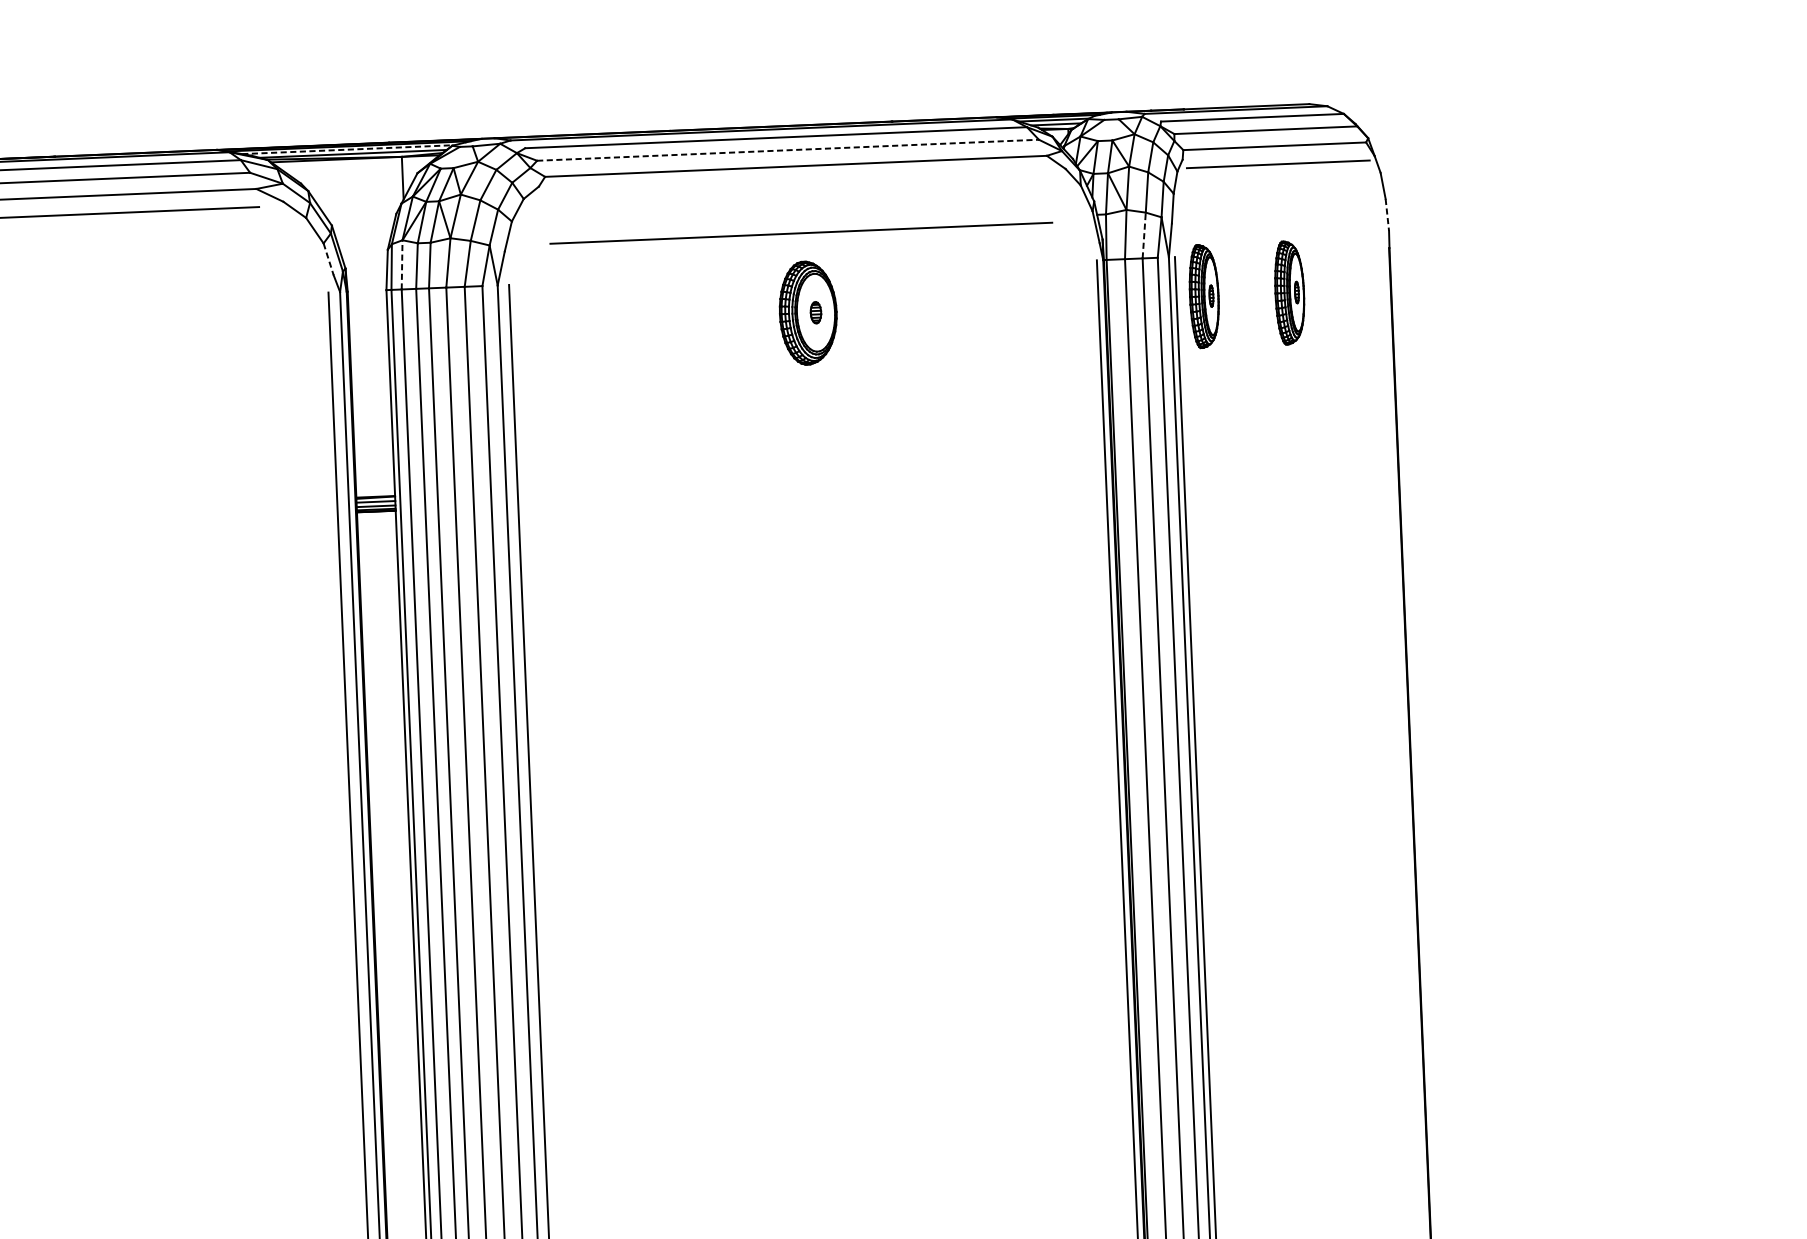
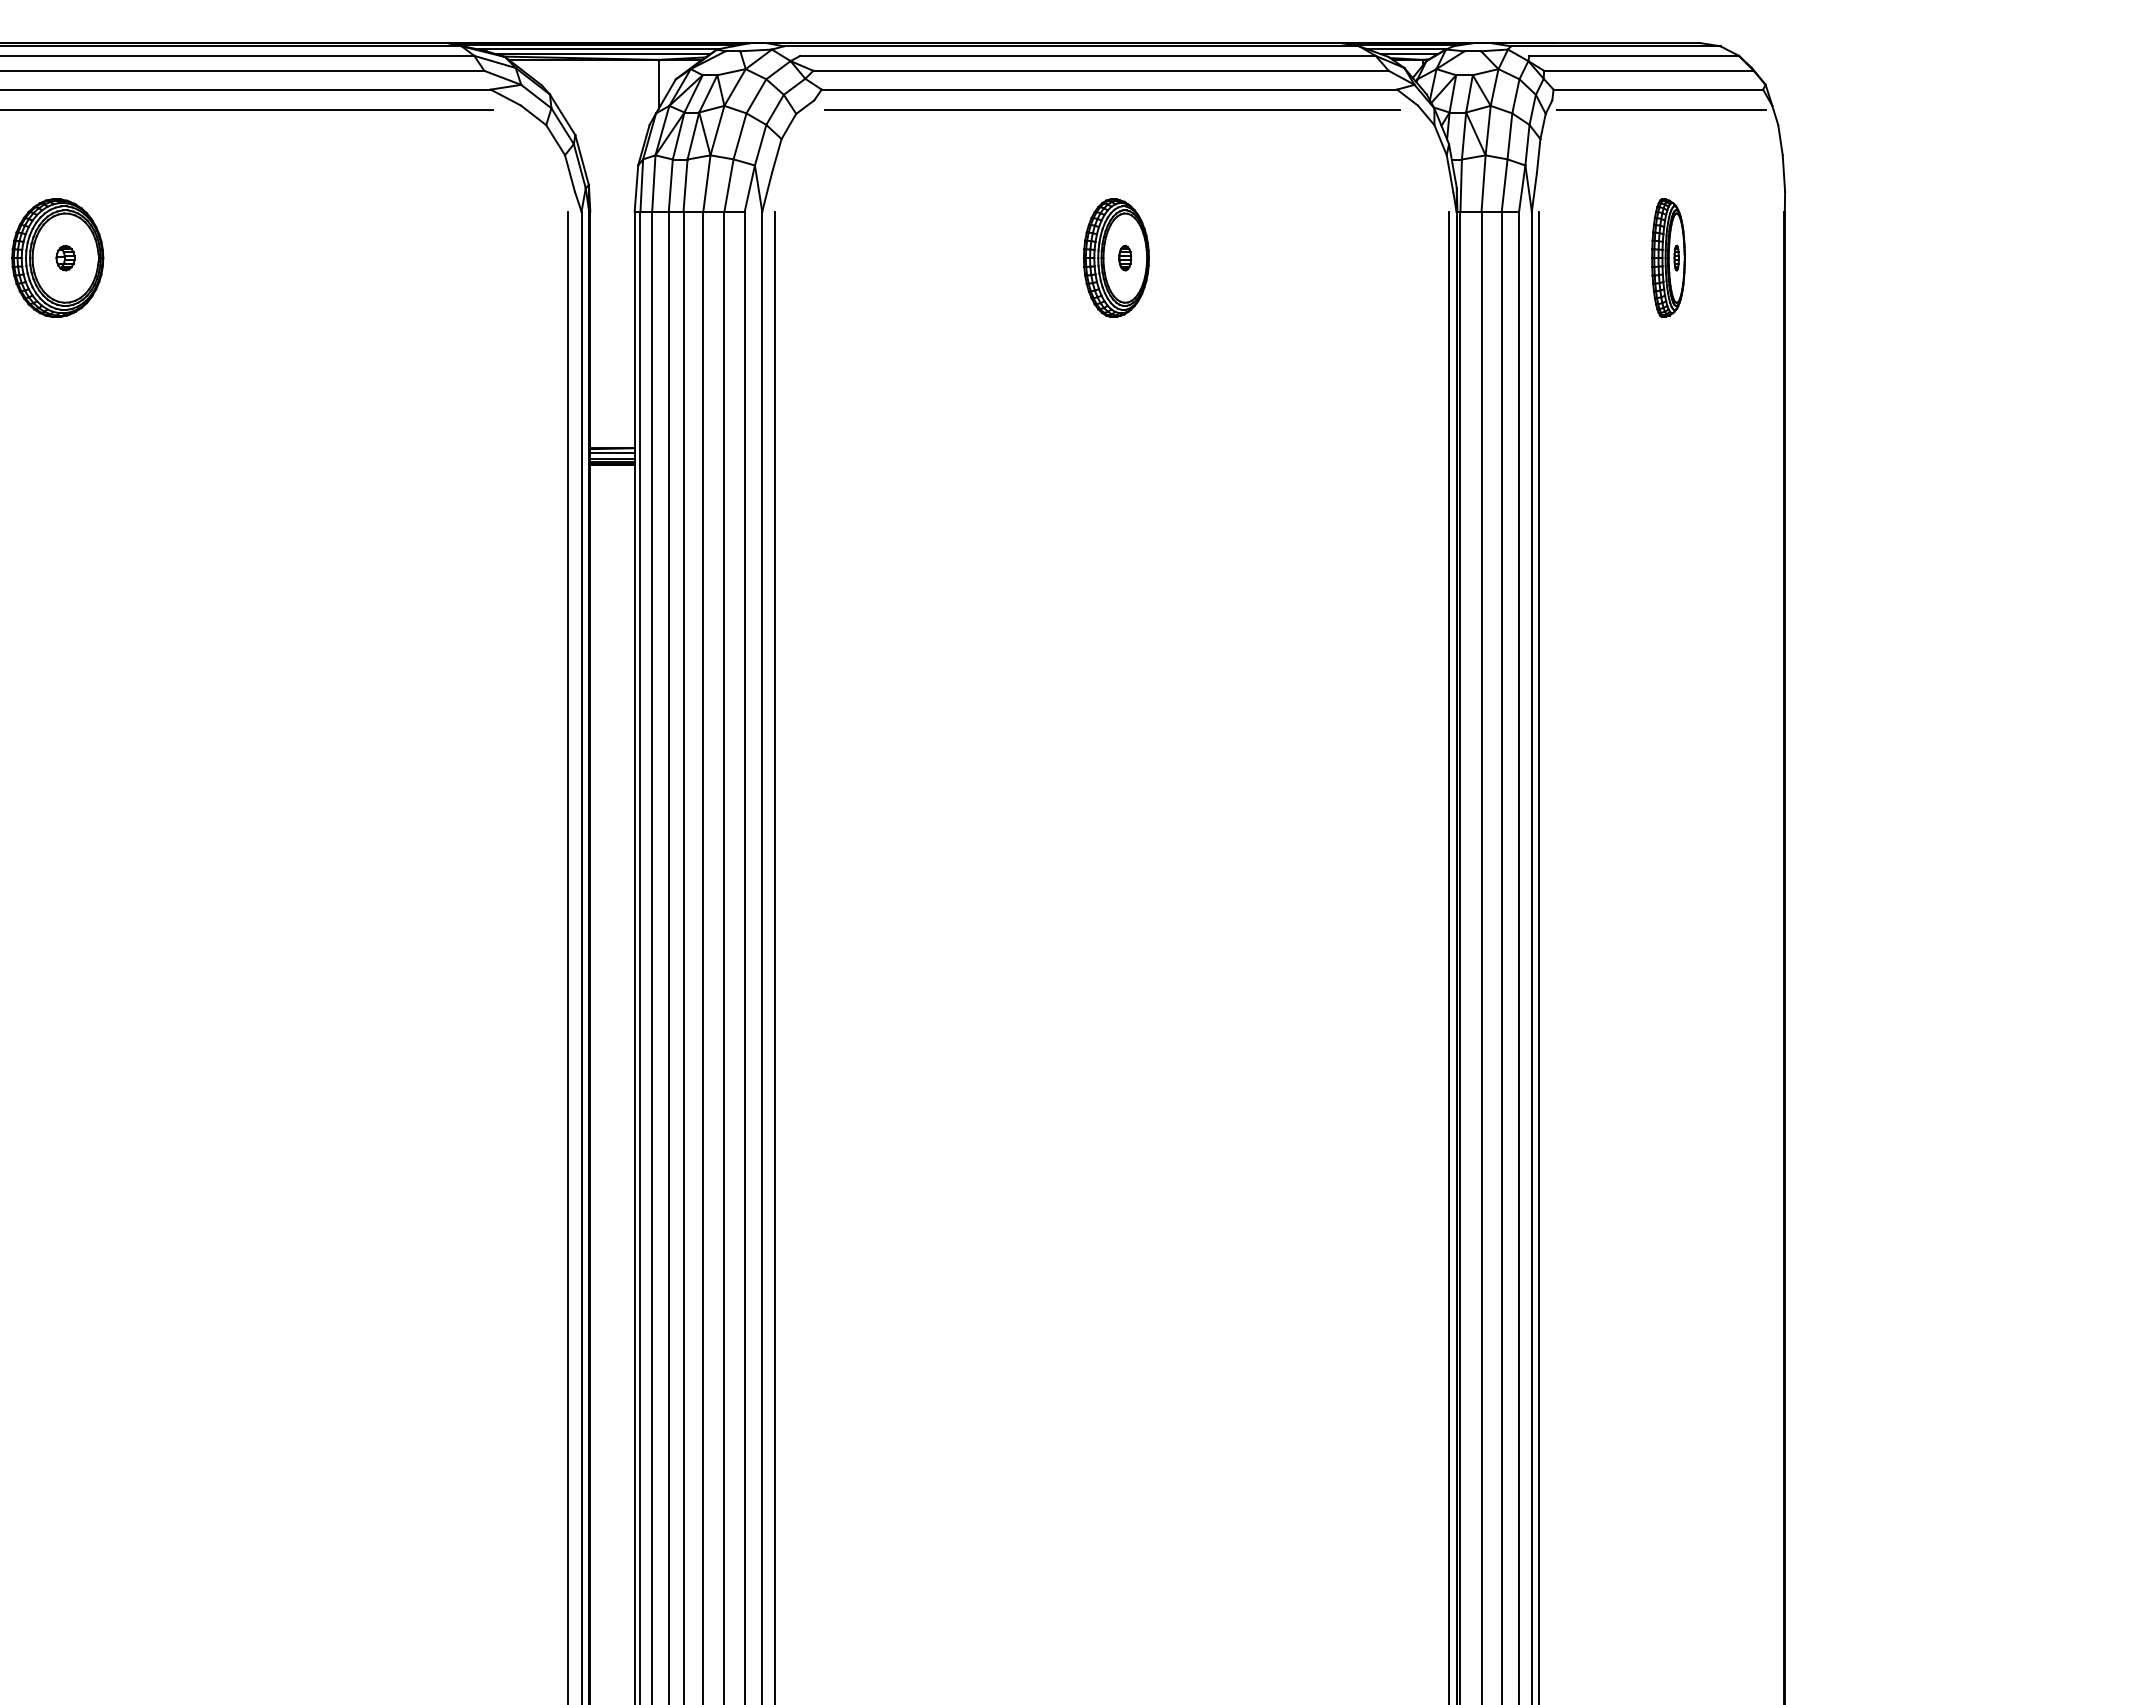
line: (788, 149) -> (1101, 70), dashed -> solid
line: (348, 150) -> (597, 49), dashed -> solid
line: (1387, 215) -> (1783, 174), dashed -> solid
line: (801, 232) -> (1112, 109), moved
line: (1144, 235) -> (1504, 185), dashed -> solid
line: (329, 260) -> (570, 174), dashed -> solid
line: (401, 264) -> (653, 183), dashed -> solid
part: (1204, 295) -> (1570, 257), removed

